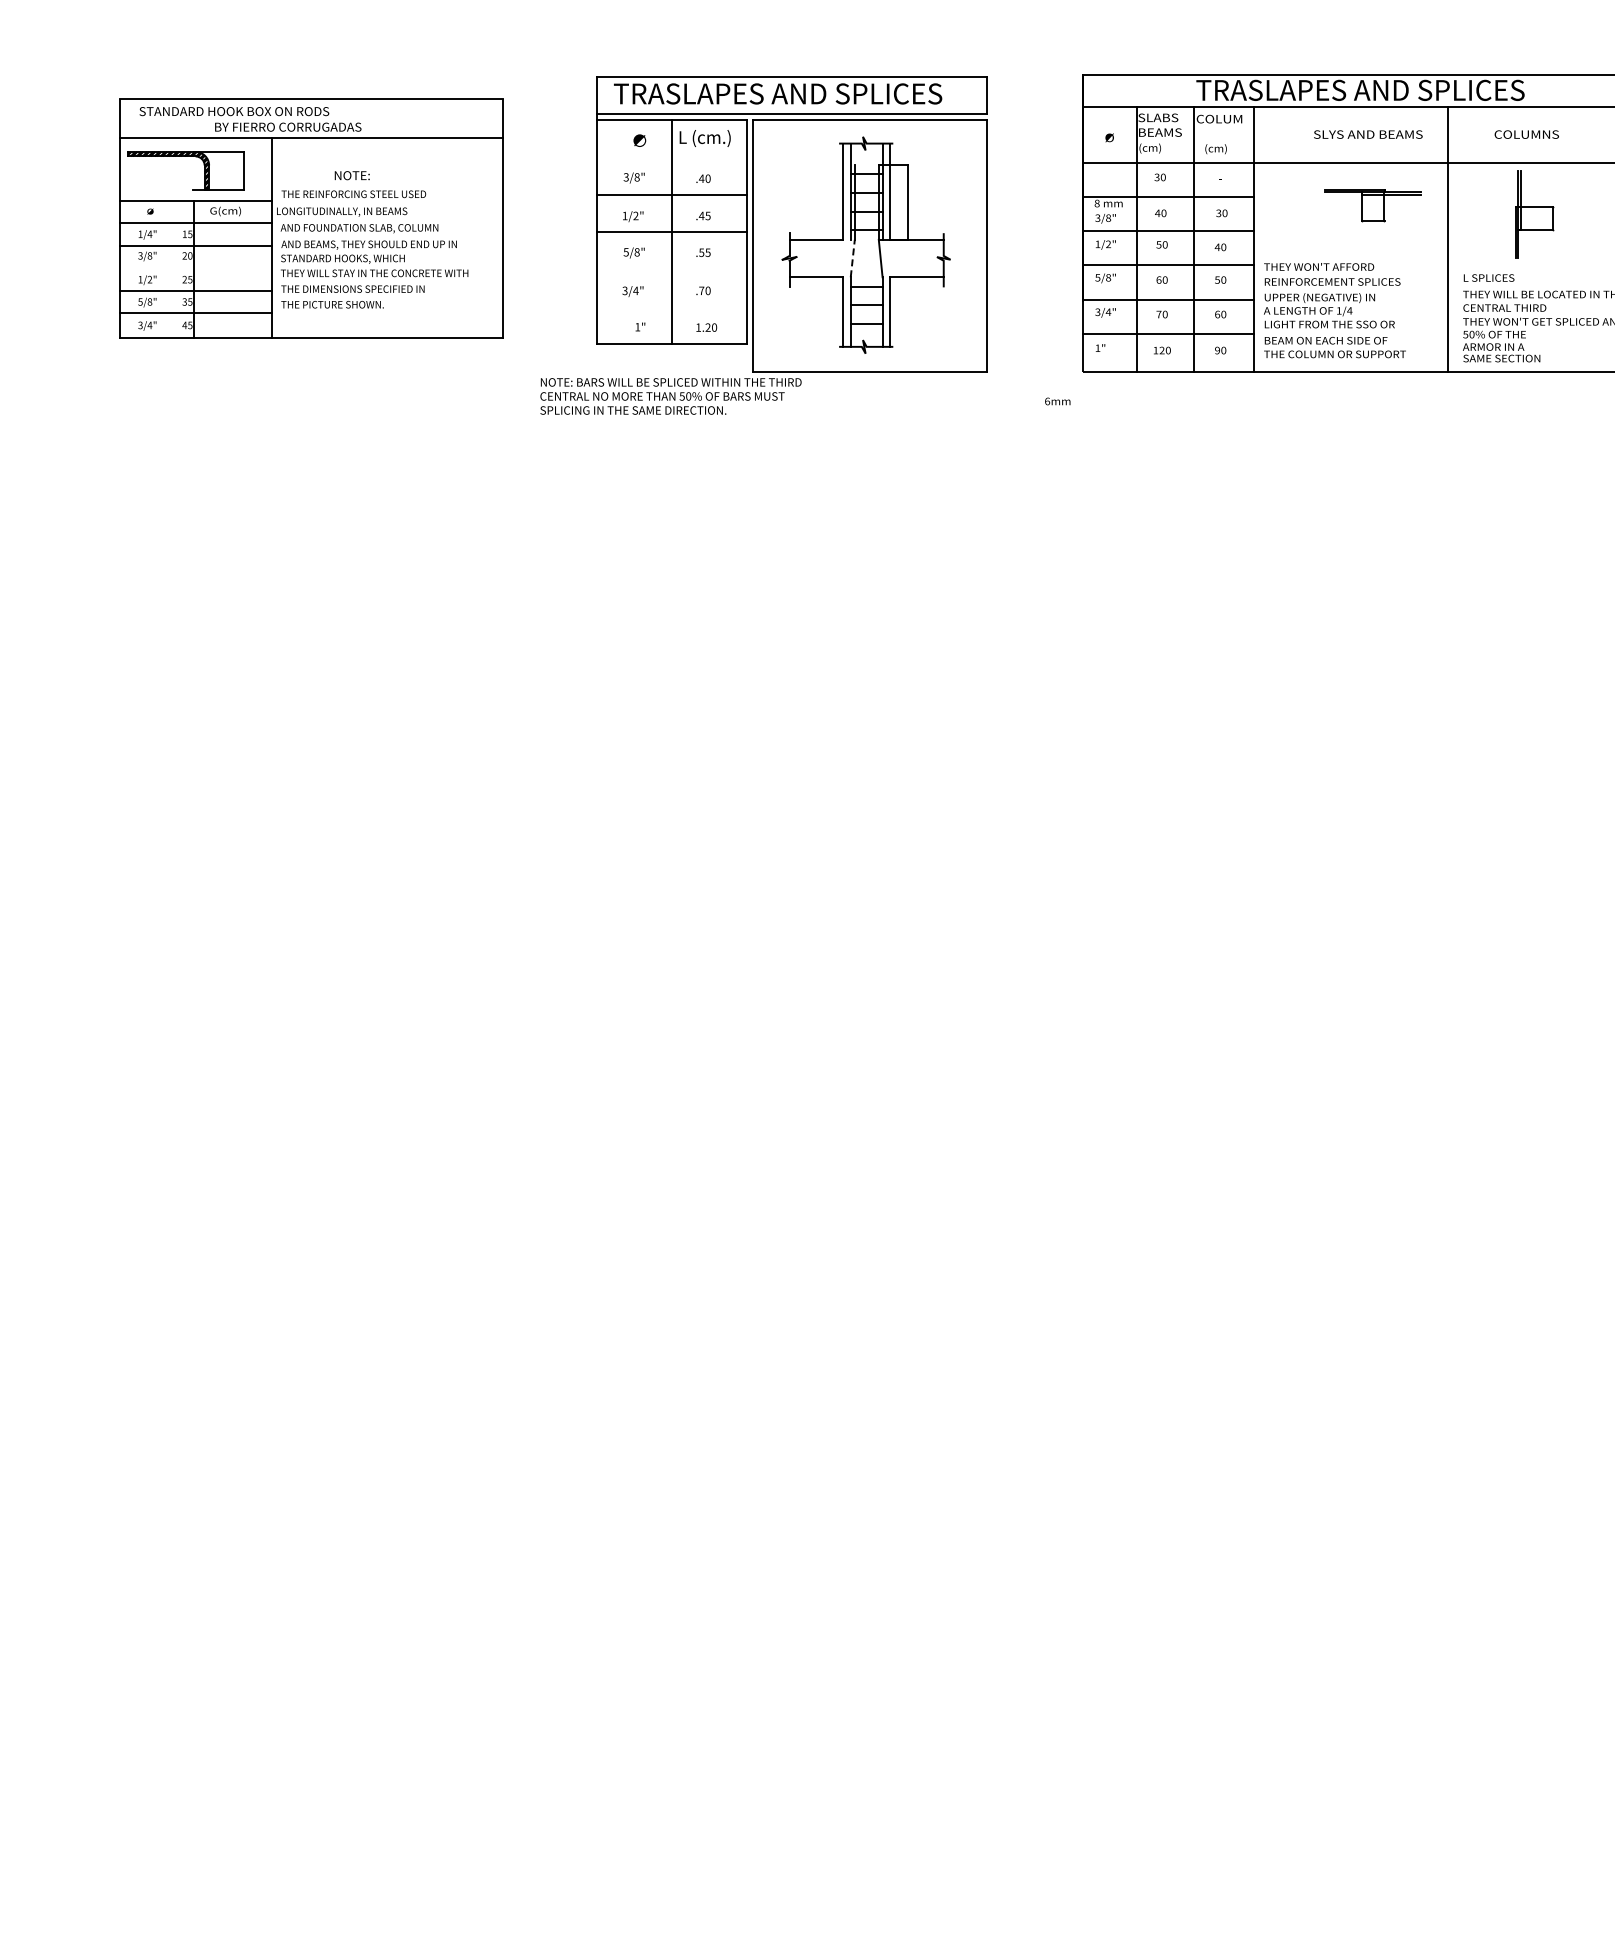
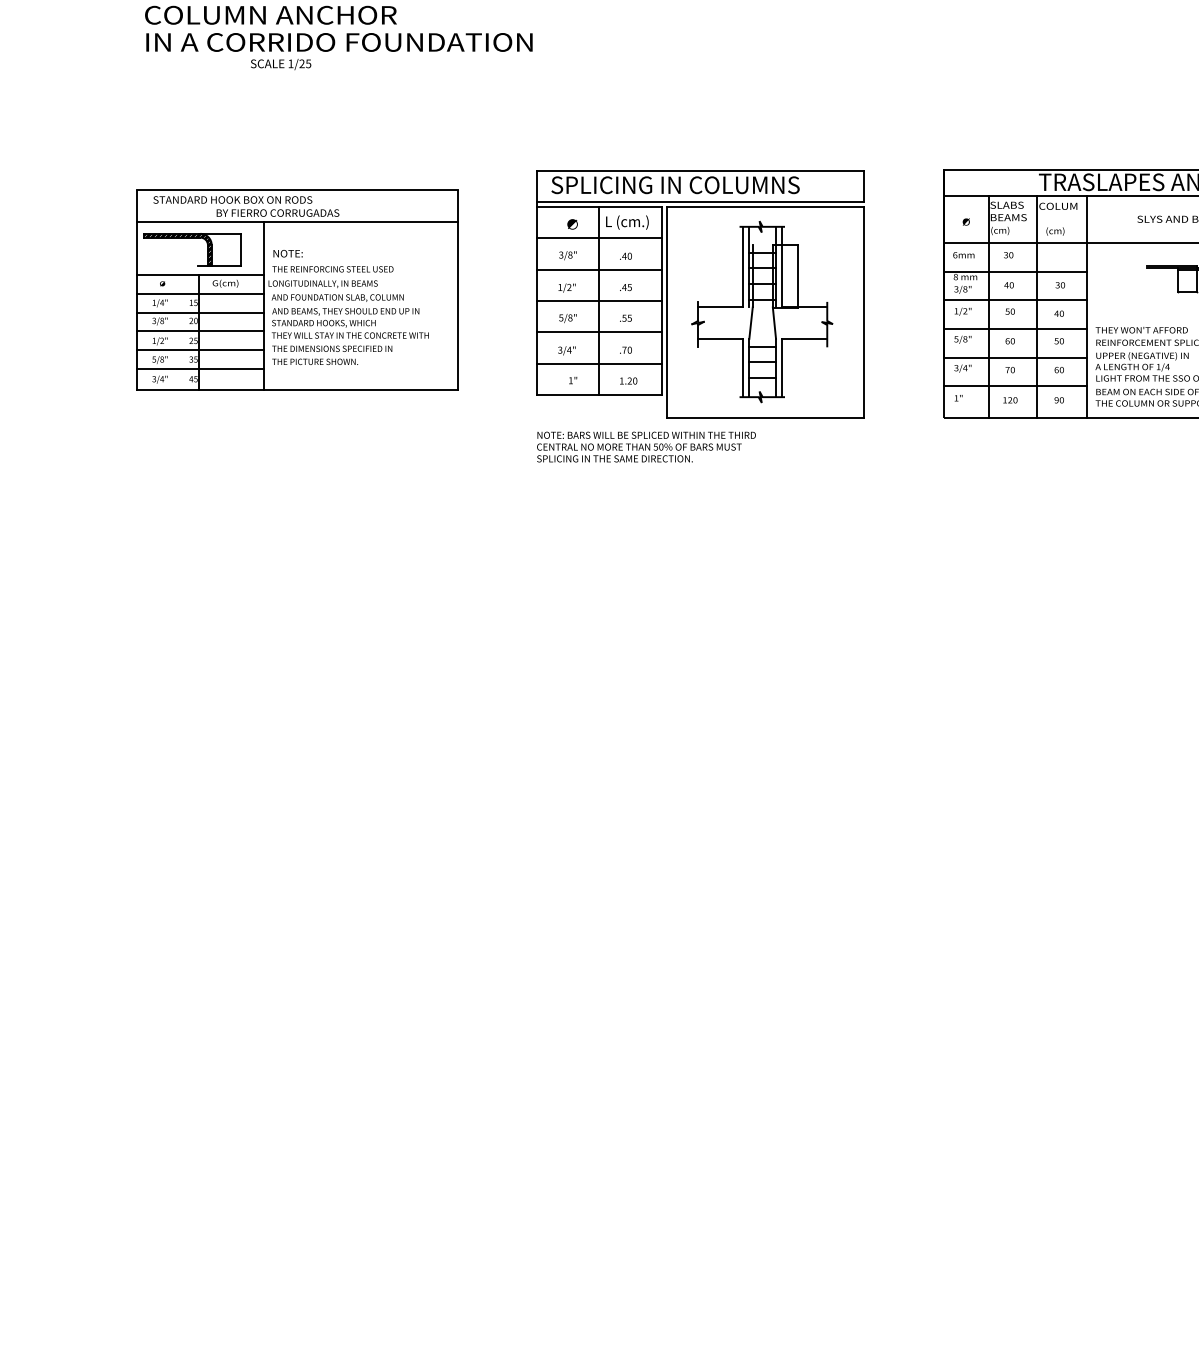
text: (777, 93) -> (687, 184), TRASLAPES AND SPLICES -> SPLICING IN COLUMNS
line: (671, 157) -> (599, 238), added
text: (351, 175) -> (287, 253), moved
line: (852, 258) -> (750, 323), dashed -> solid
line: (195, 268) -> (200, 331), added
line: (671, 269) -> (599, 332), added
line: (671, 306) -> (599, 363), added
text: (670, 396) -> (646, 447), moved
text: (1057, 401) -> (963, 255), moved

